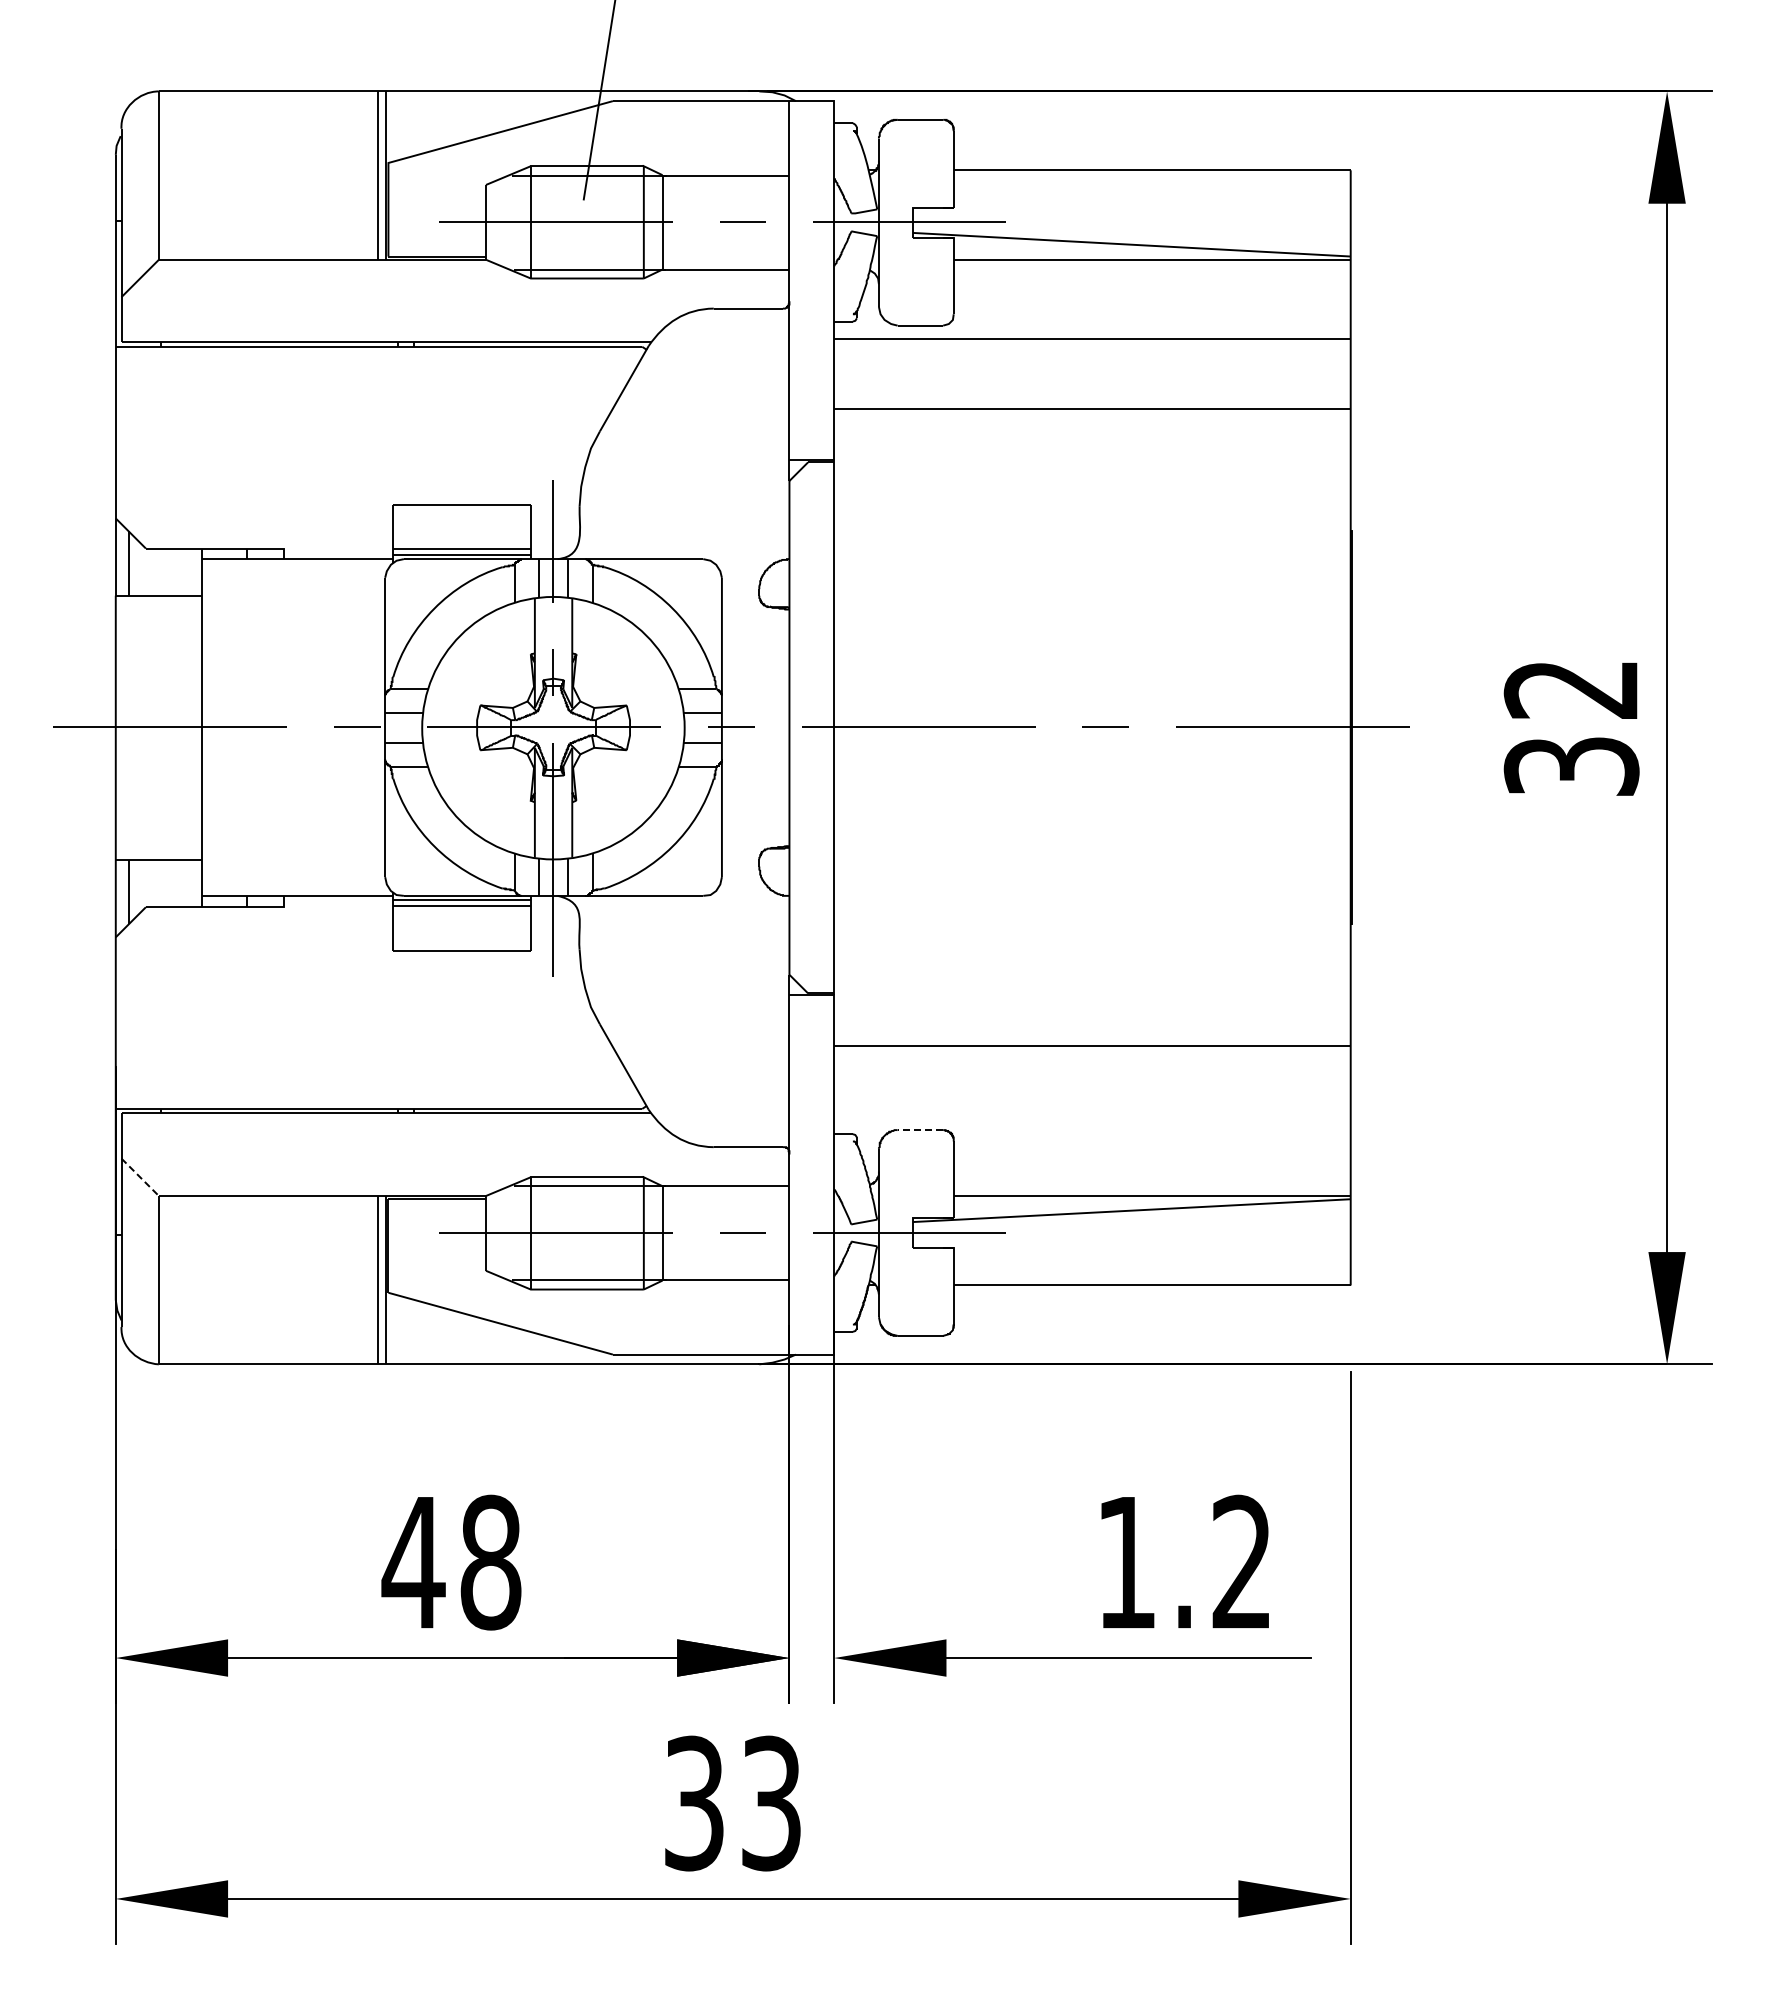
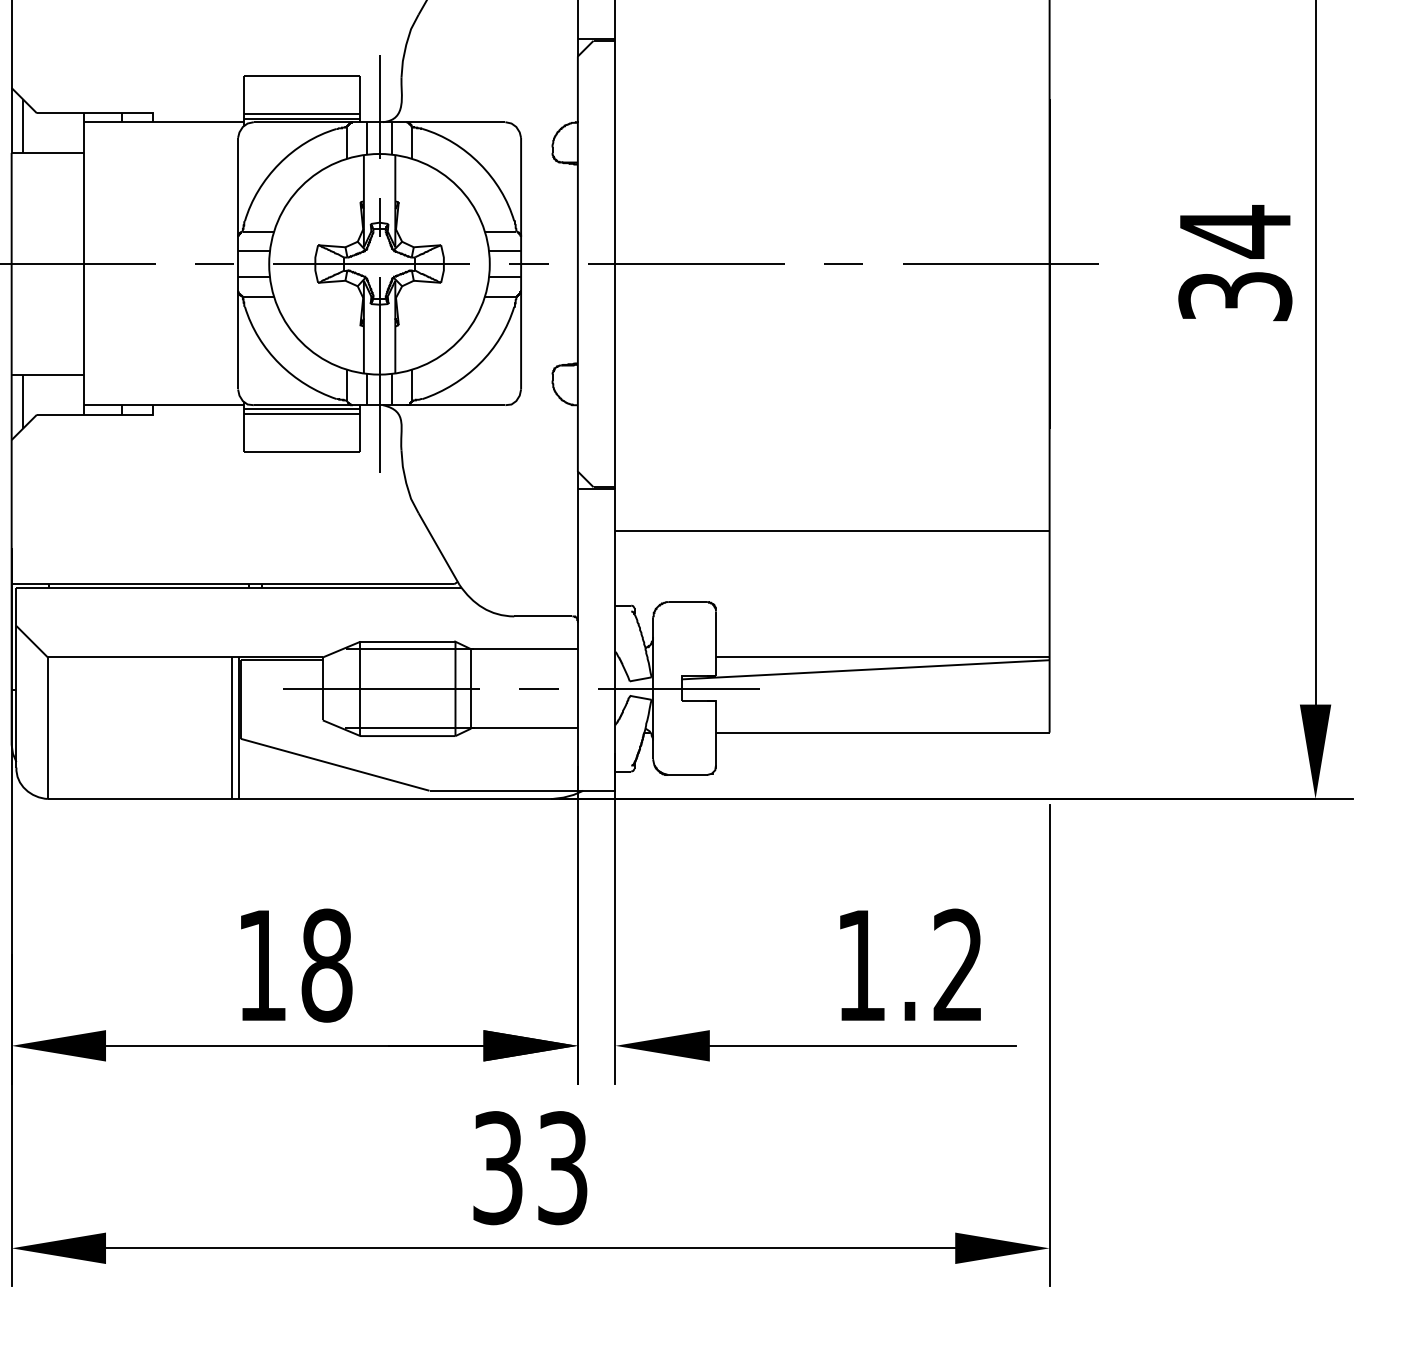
text: (1570, 689) -> (1234, 231), 32 -> 34
line: (920, 1130) -> (688, 602), dashed -> solid
line: (140, 1177) -> (32, 641), dashed -> solid
text: (413, 1562) -> (261, 965), 48 -> 18

